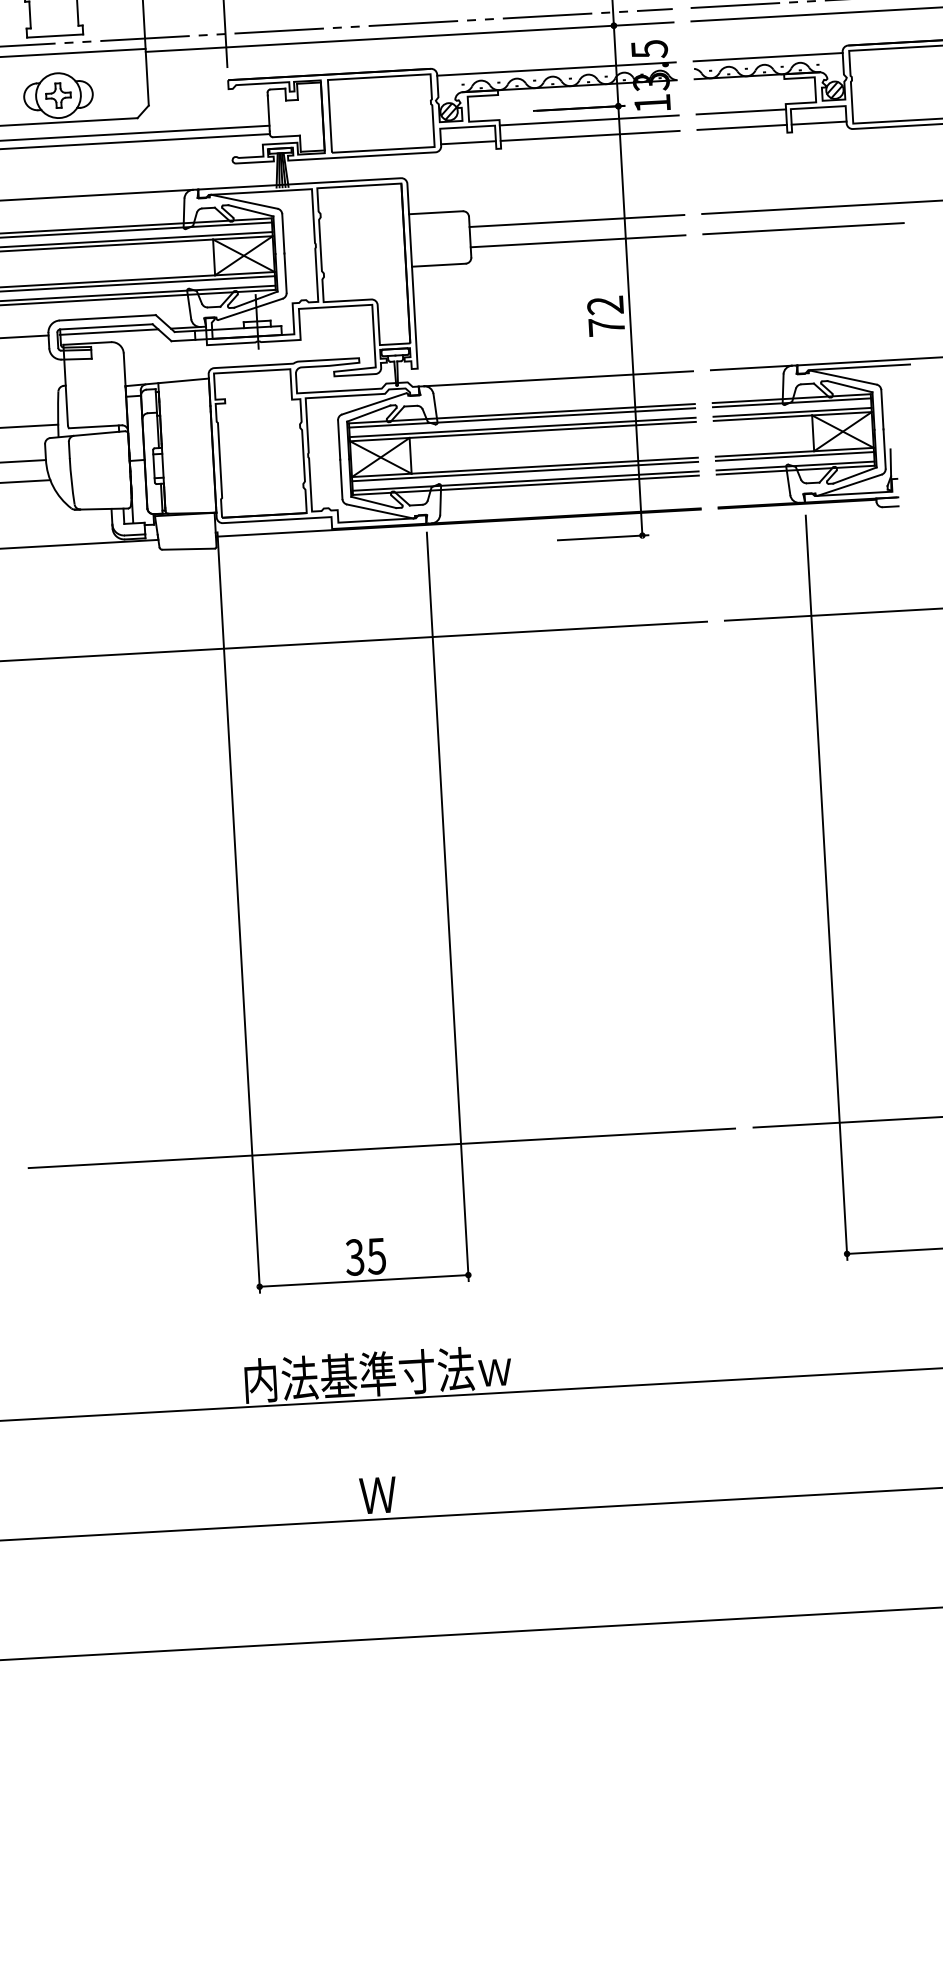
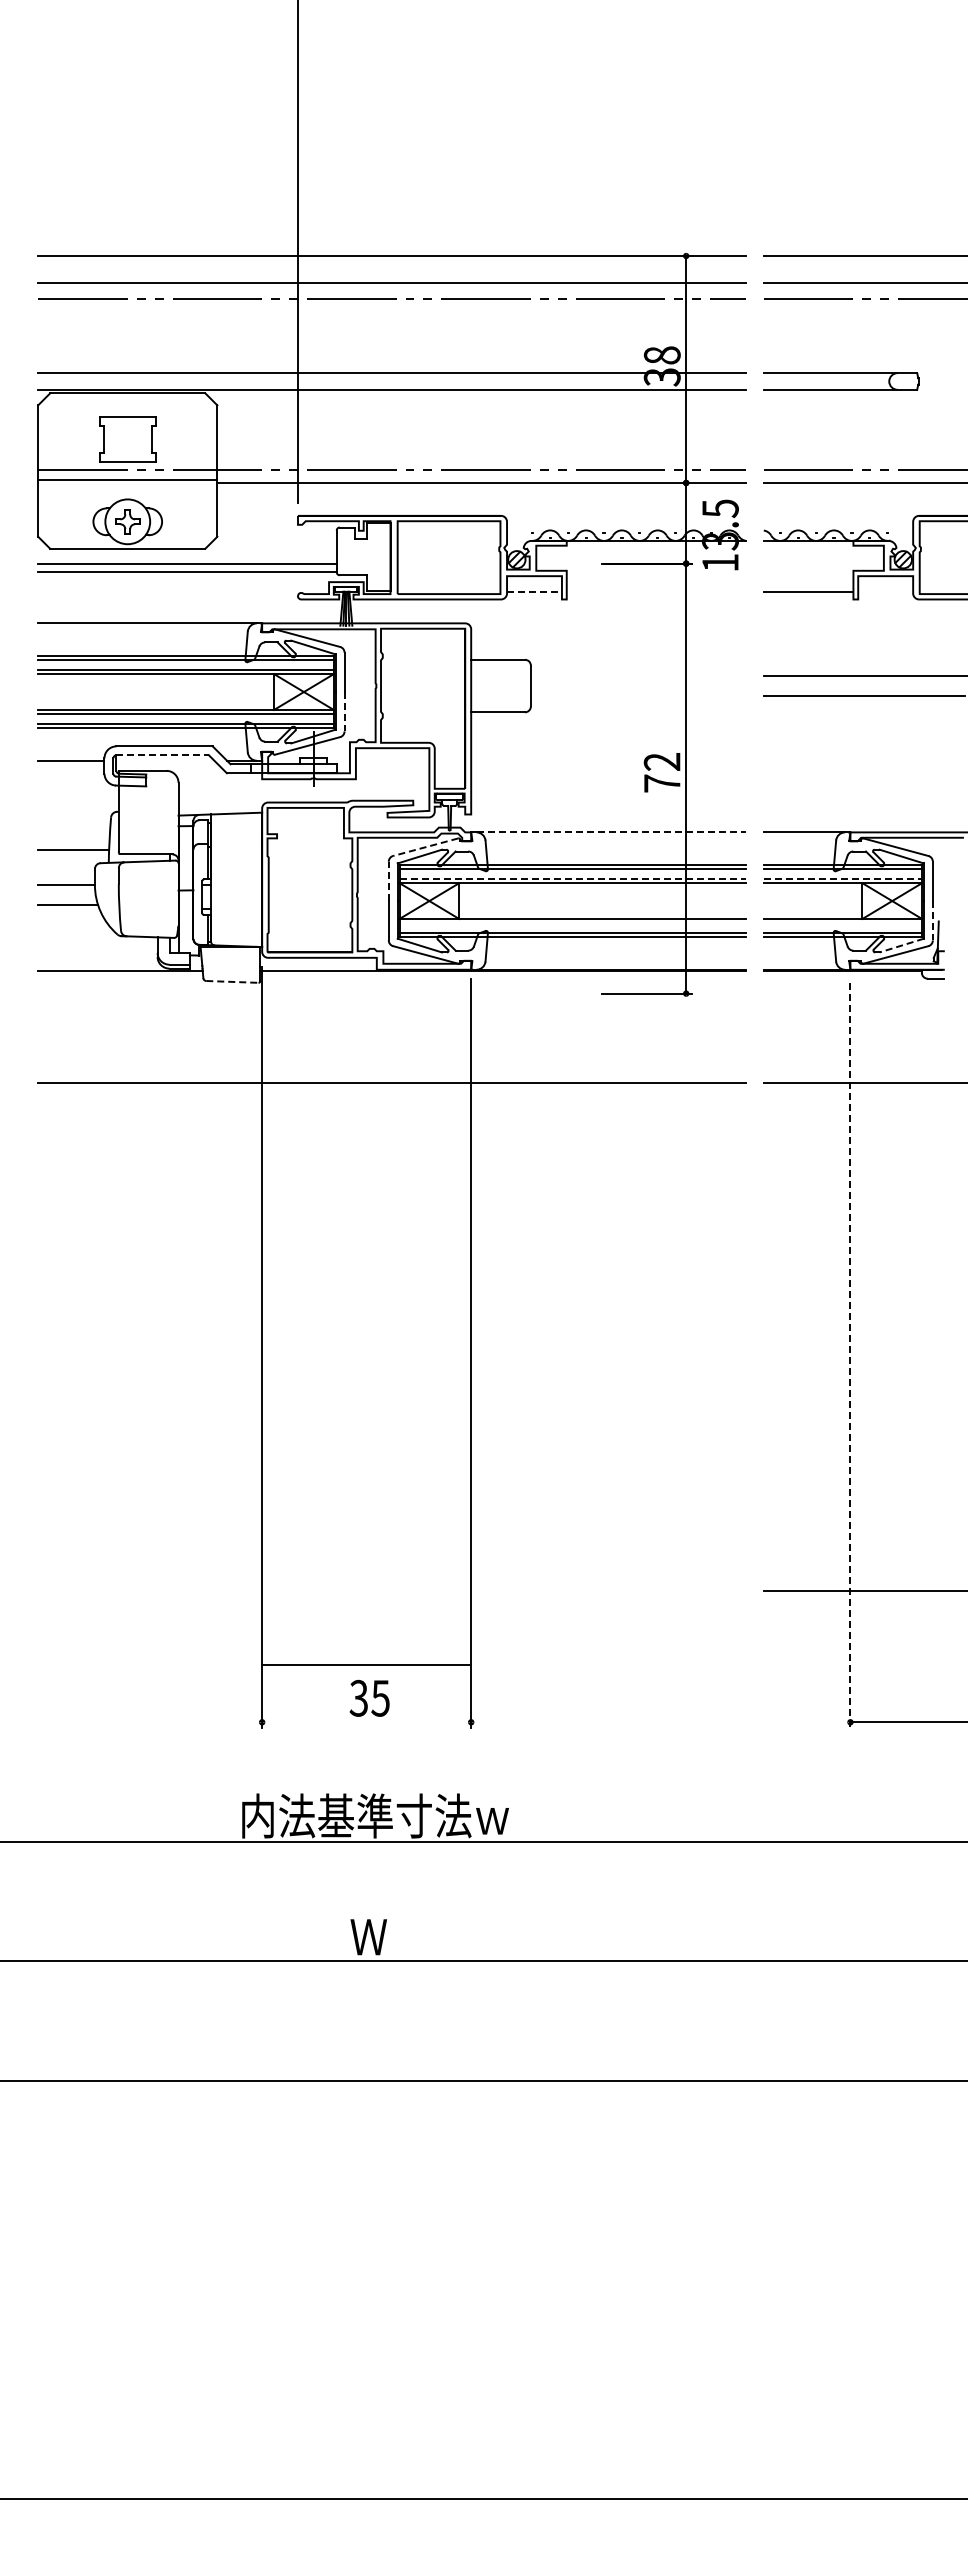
line: (768, 57) -> (838, 523), removed
line: (556, 69) -> (626, 523), removed
line: (741, 112) -> (808, 576), removed
line: (588, 120) -> (655, 576), removed
line: (818, 122) -> (885, 591), removed
line: (589, 135) -> (655, 591), removed
line: (469, 142) -> (535, 591), solid -> dashed
line: (576, 220) -> (637, 675), removed
line: (577, 241) -> (637, 696), removed
line: (285, 272) -> (344, 711), solid -> dashed
line: (107, 326) -> (163, 755), solid -> dashed
line: (108, 331) -> (164, 760), removed
line: (558, 378) -> (611, 832), solid -> dashed
line: (373, 404) -> (425, 847), solid -> dashed
line: (793, 411) -> (843, 878), solid -> dashed
line: (523, 426) -> (573, 878), solid -> dashed
line: (338, 440) -> (388, 881), solid -> dashed
line: (884, 448) -> (932, 920), solid -> dashed
line: (794, 456) -> (842, 923), removed
line: (524, 471) -> (572, 923), removed
line: (854, 475) -> (901, 945), solid -> dashed
line: (188, 548) -> (232, 981), solid -> dashed
line: (826, 887) -> (850, 1355), solid -> dashed
line: (381, 1147) -> (391, 1590), removed
line: (363, 1281) -> (366, 1665), moved

